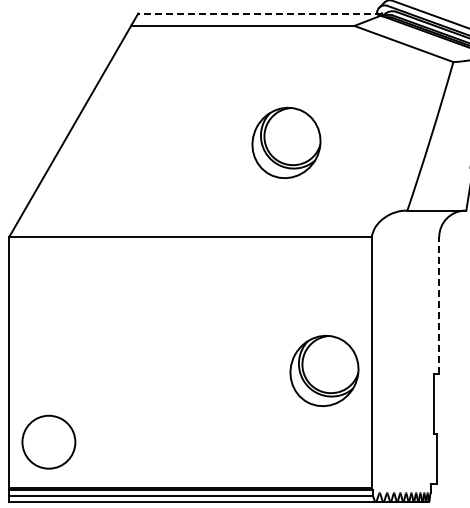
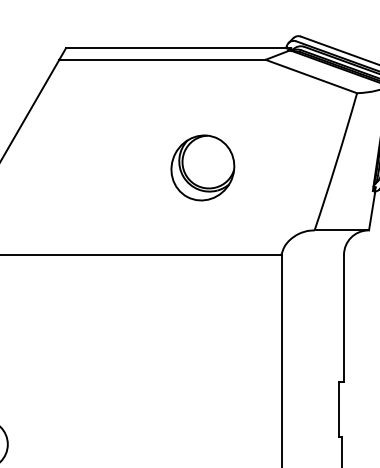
line: (259, 13) -> (177, 48), dashed -> solid
line: (439, 305) -> (344, 318), dashed -> solid
part: (324, 370) -> (238, 378), removed

